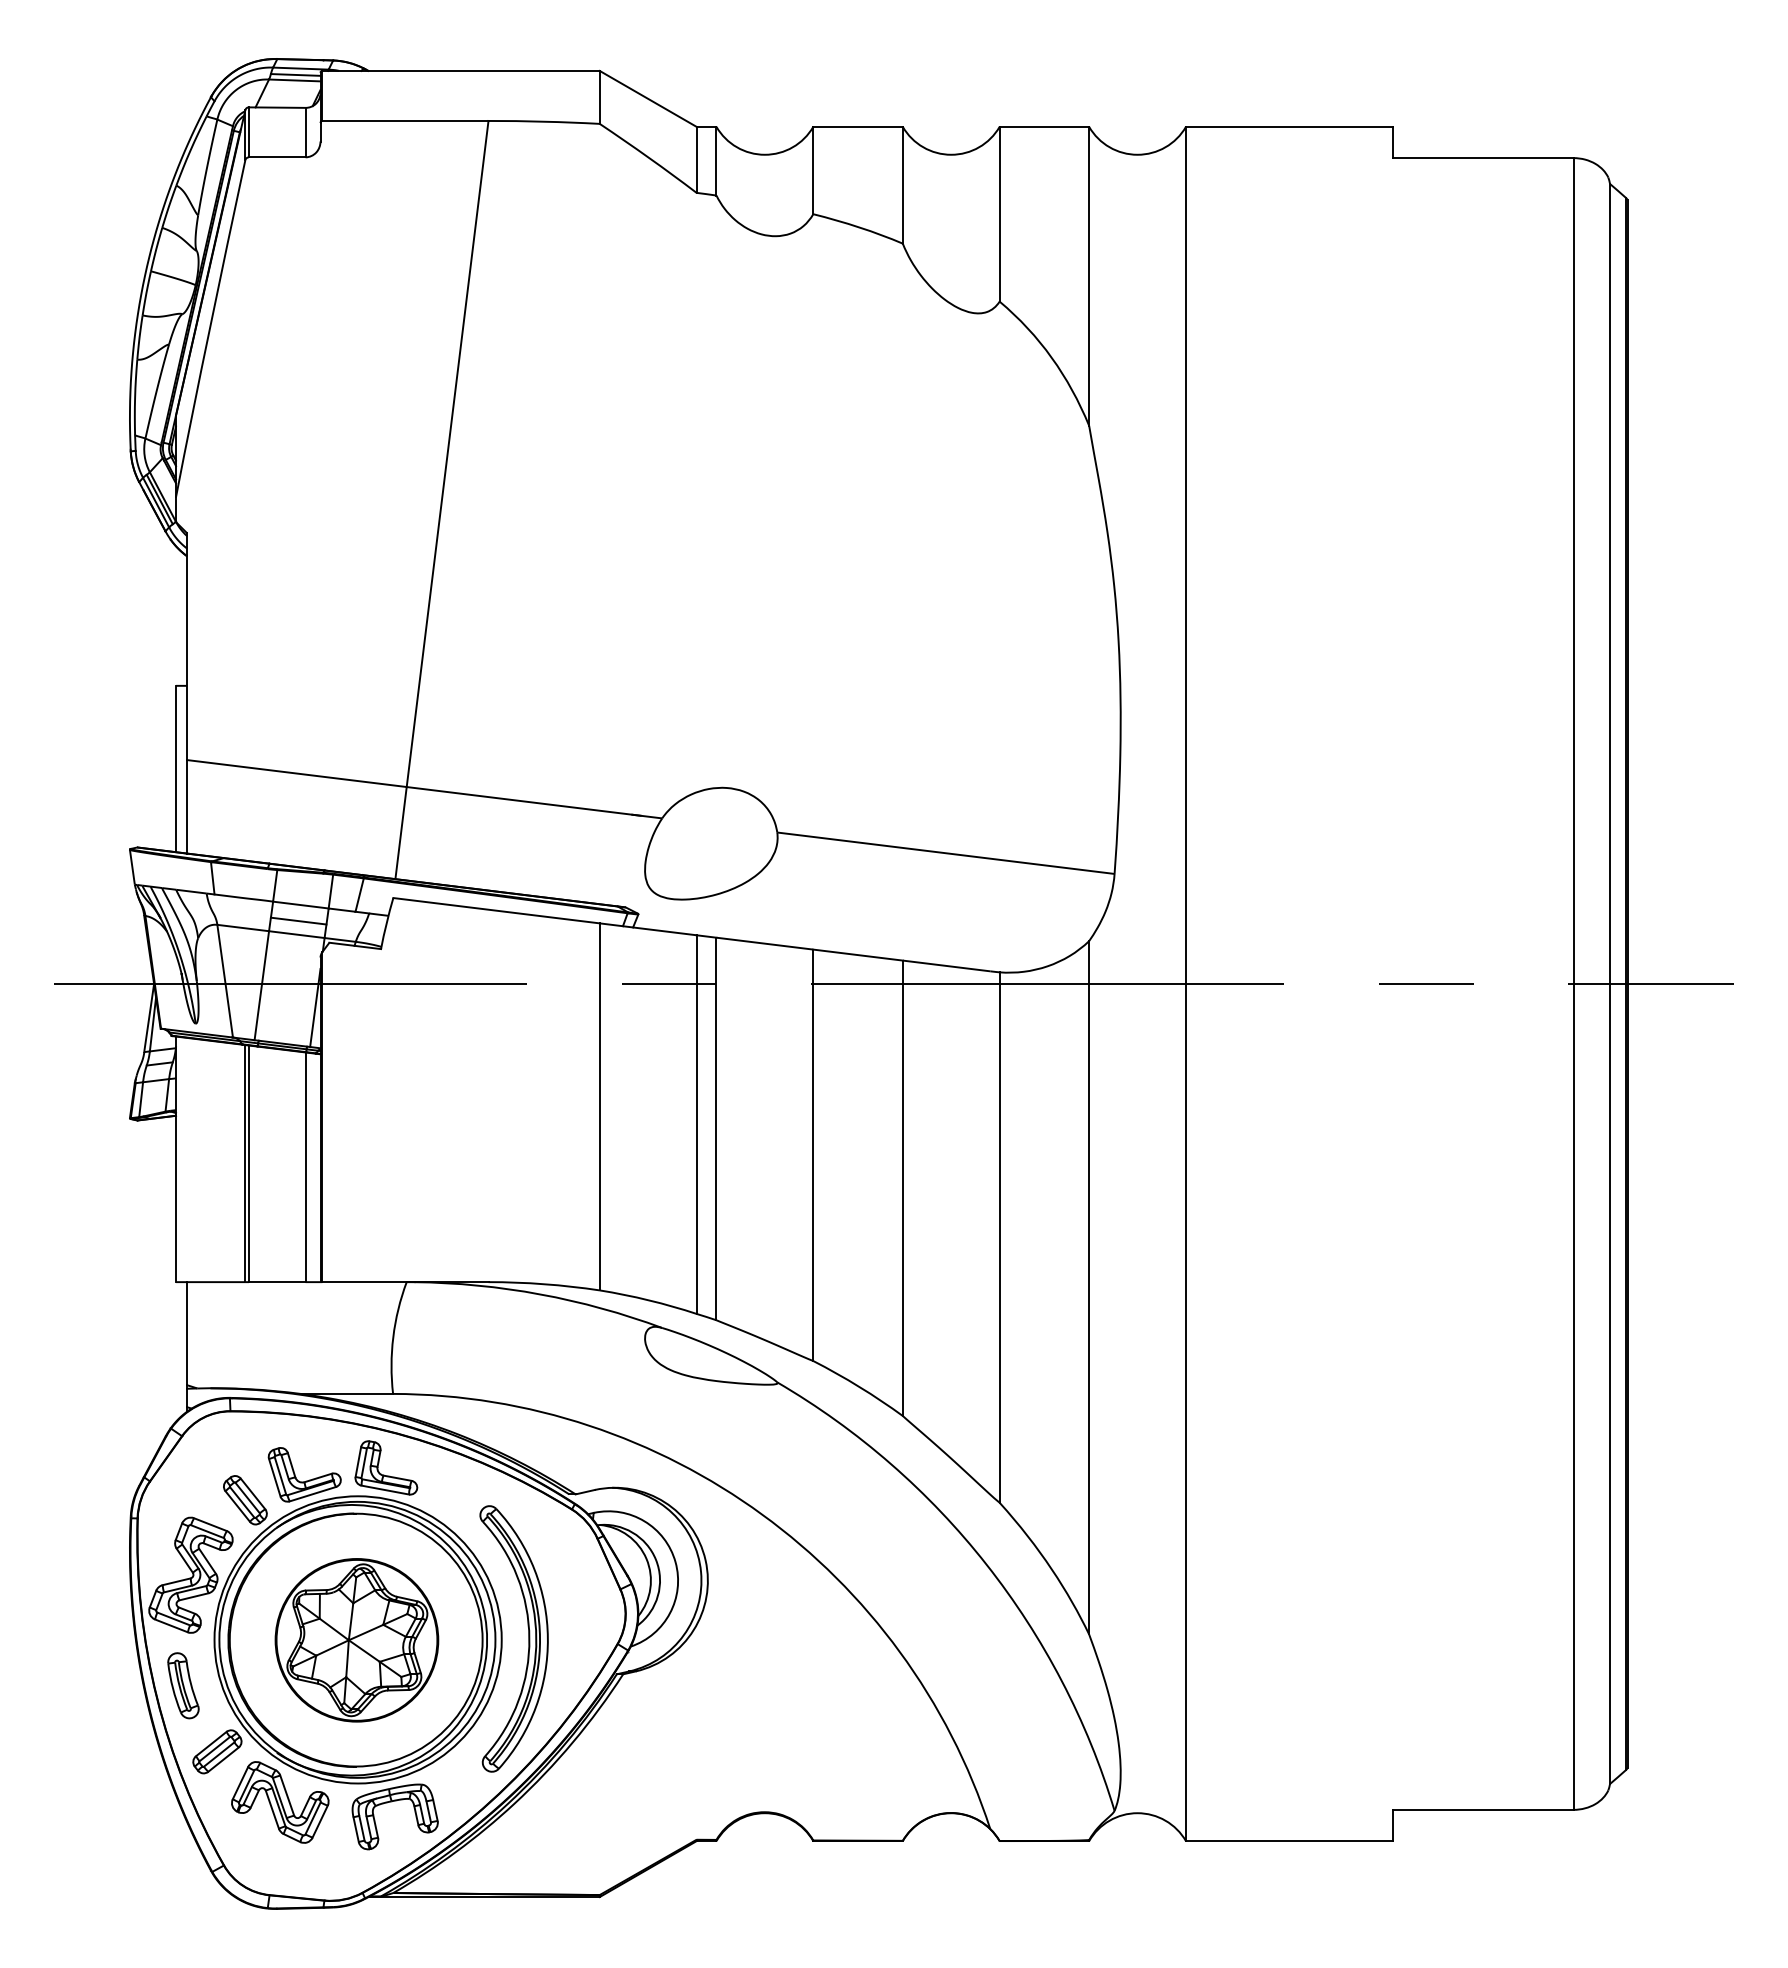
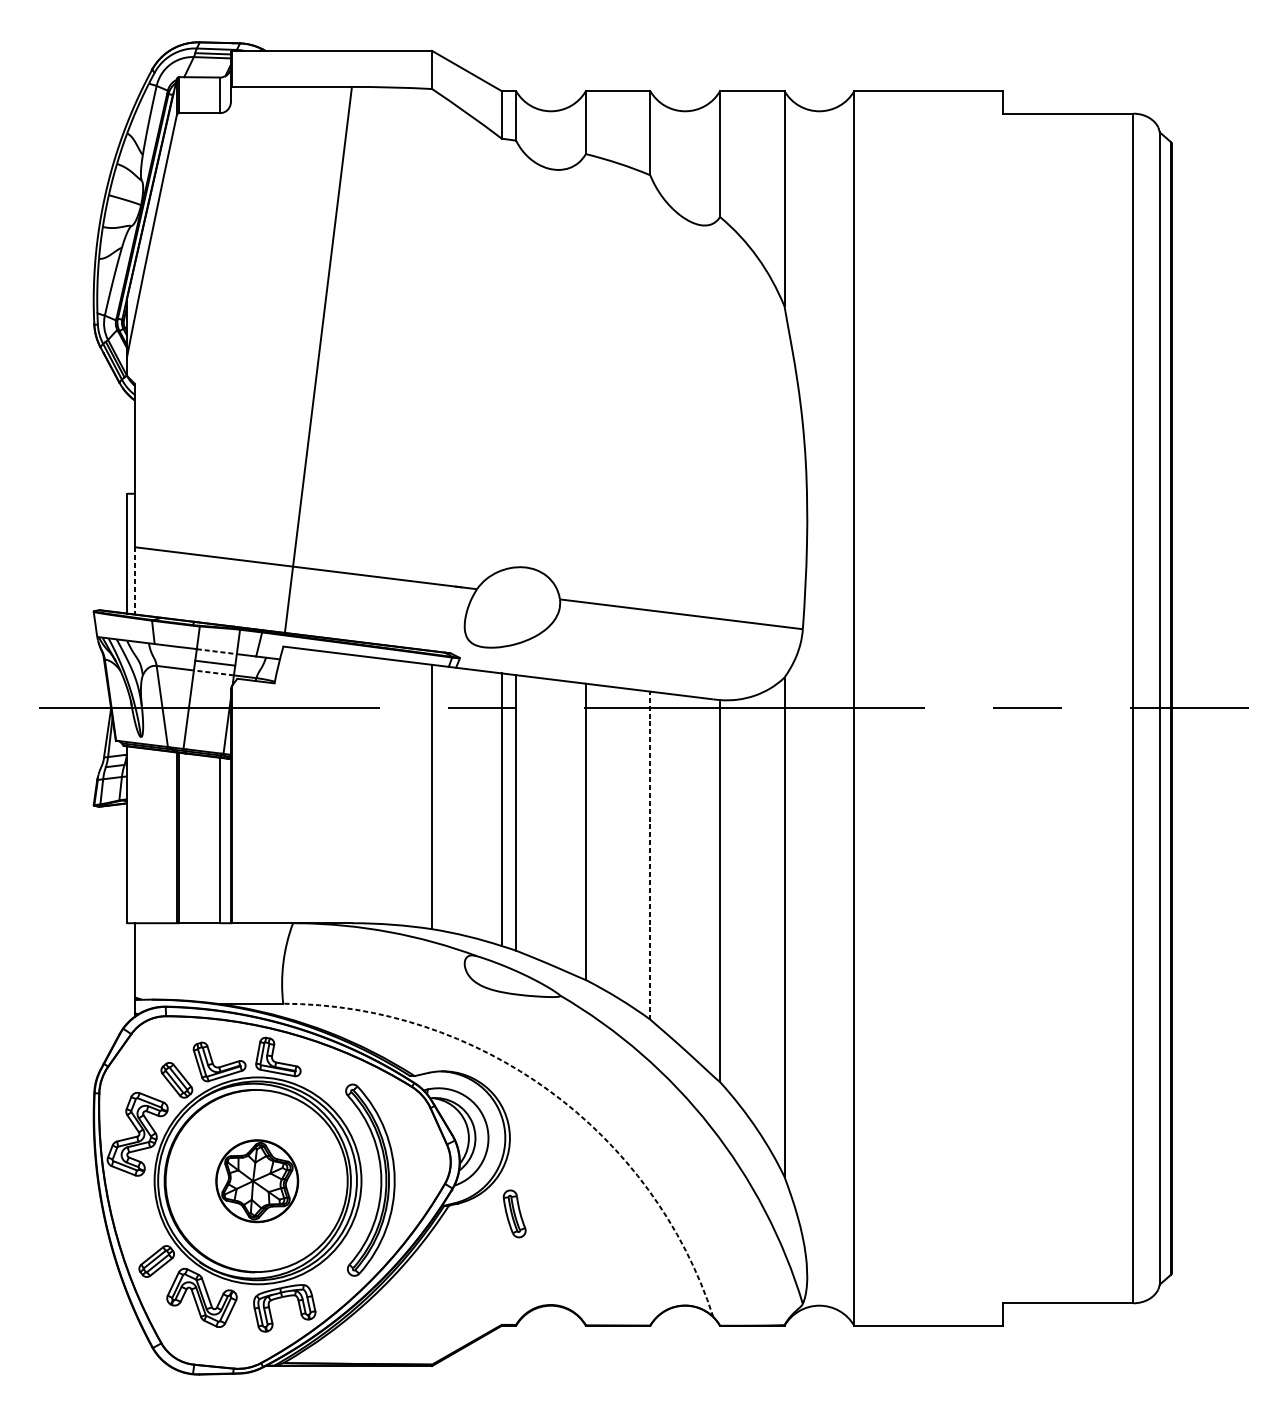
line: (187, 806) -> (135, 580), solid -> dashed
line: (300, 905) -> (216, 651), solid -> dashed
line: (296, 934) -> (213, 672), solid -> dashed
line: (902, 1188) -> (650, 855), solid -> dashed
arc: (762, 1514) -> (549, 1090), solid -> dashed
part: (356, 1640) -> (256, 1181), size x0.7
part: (183, 1685) -> (514, 1213), moved

